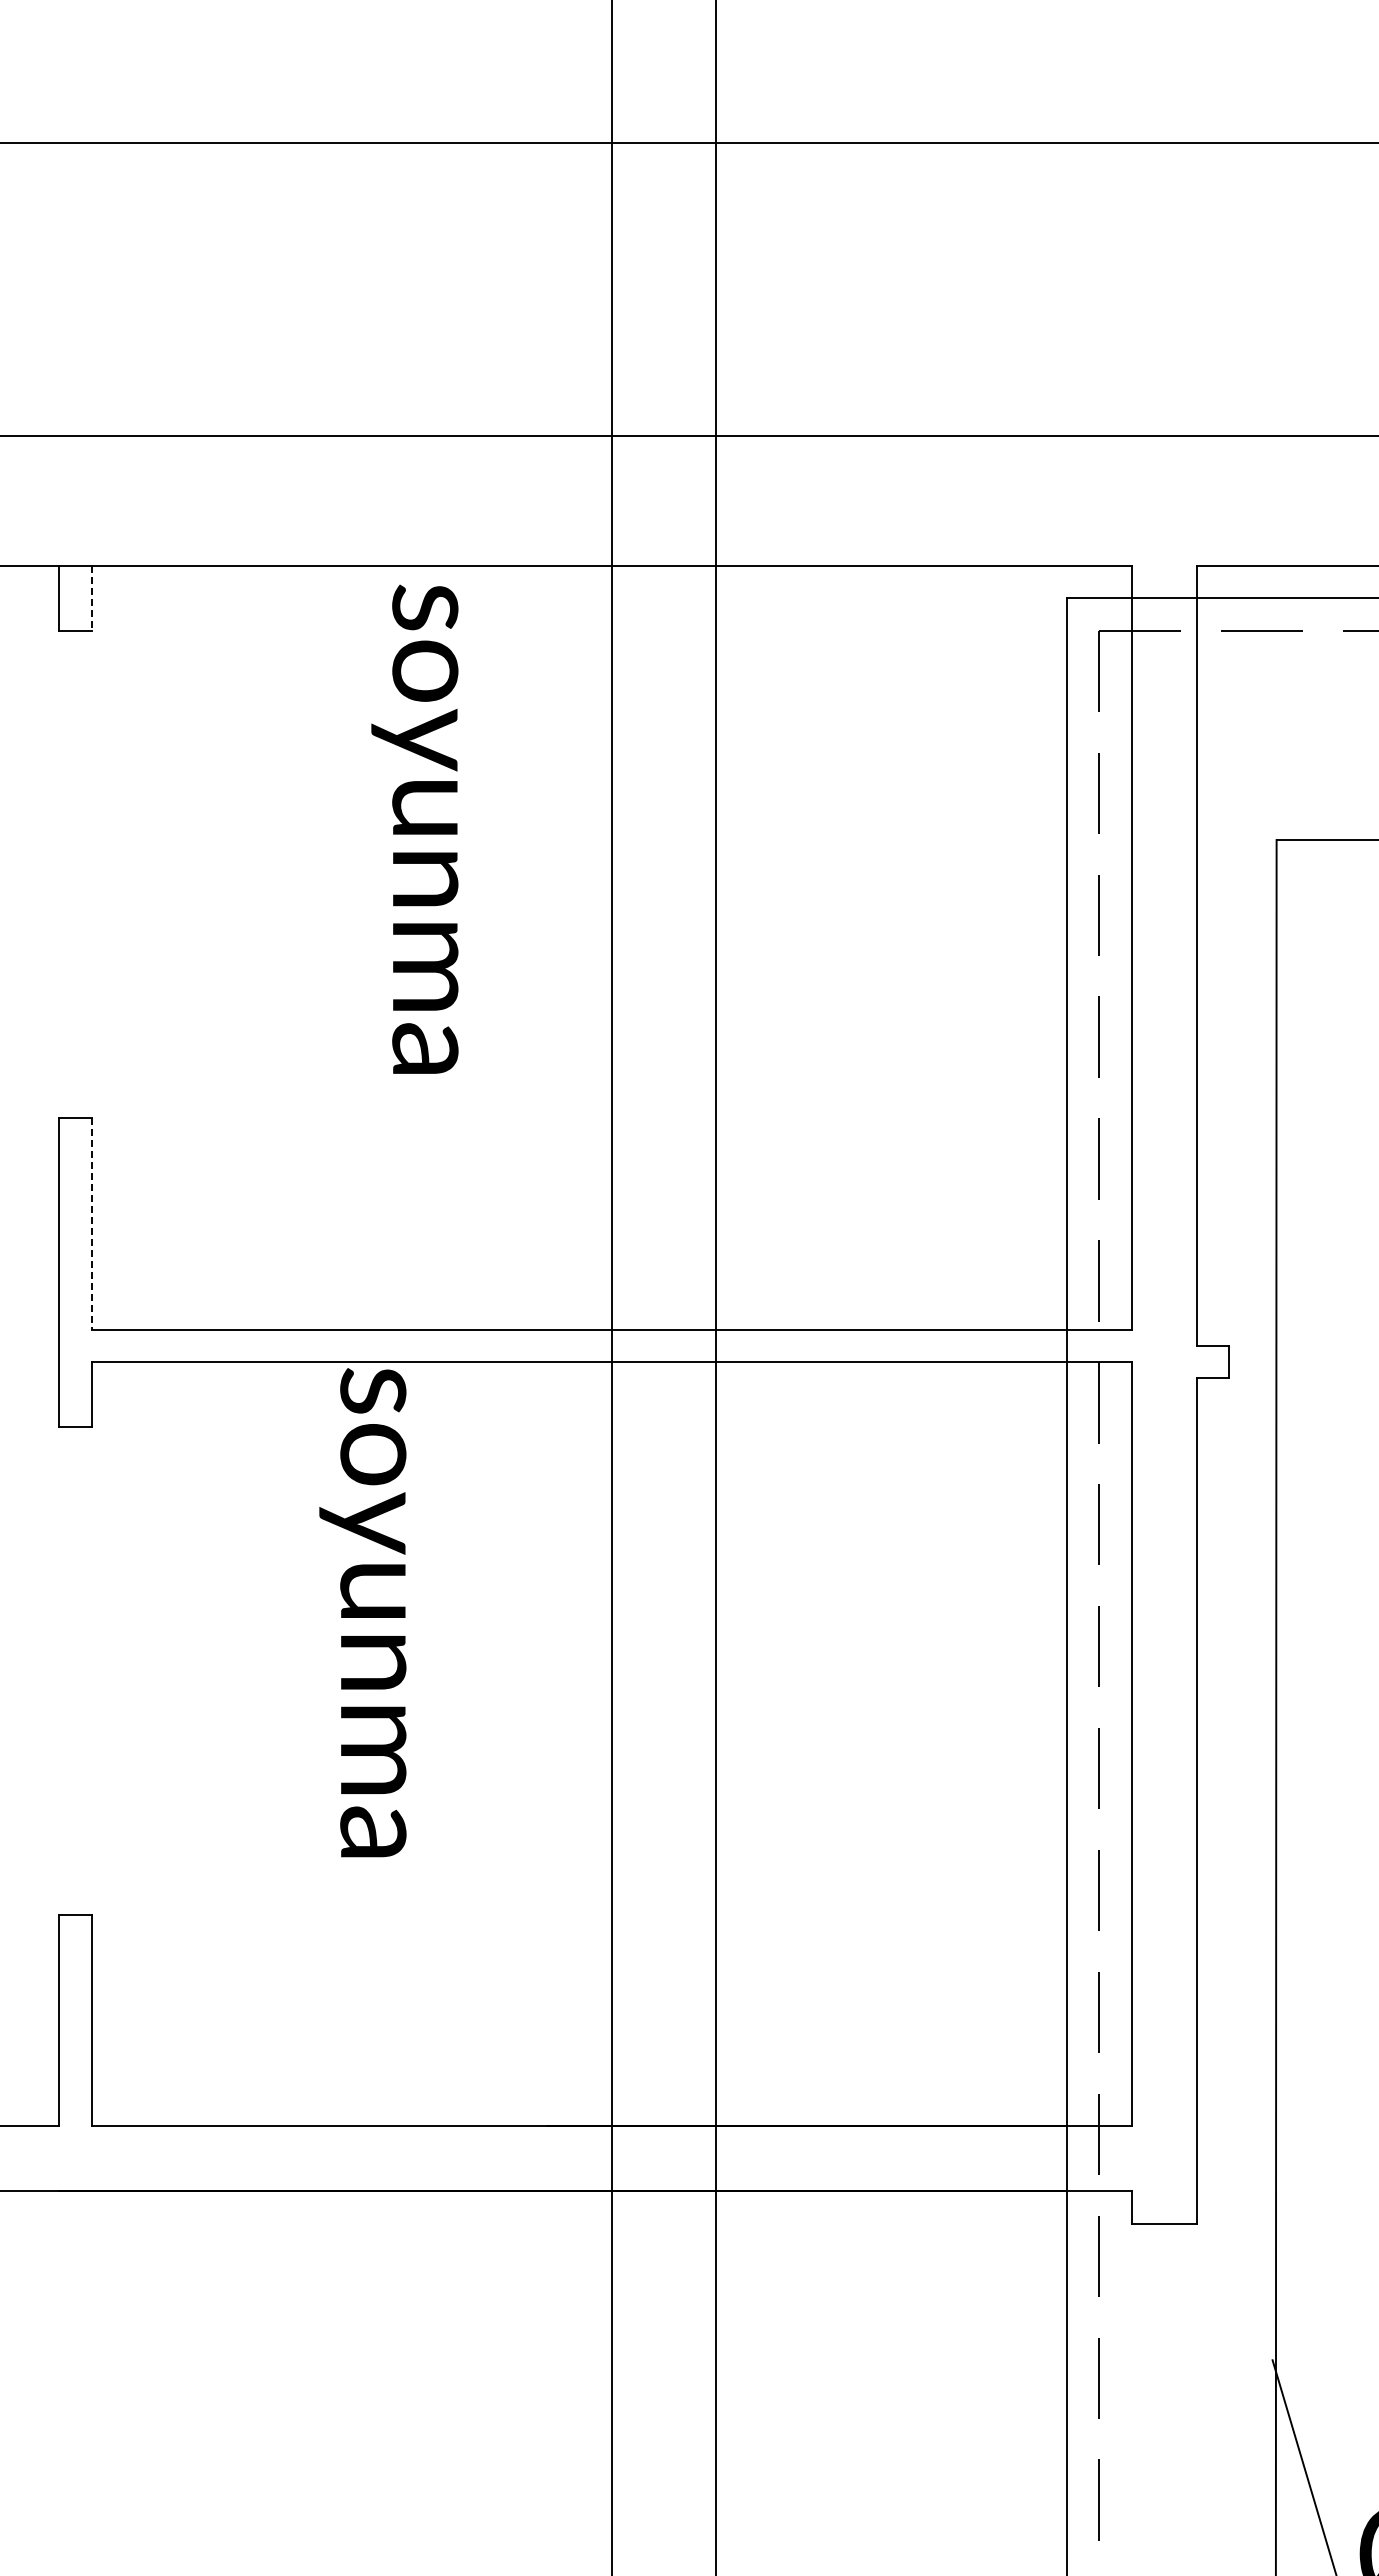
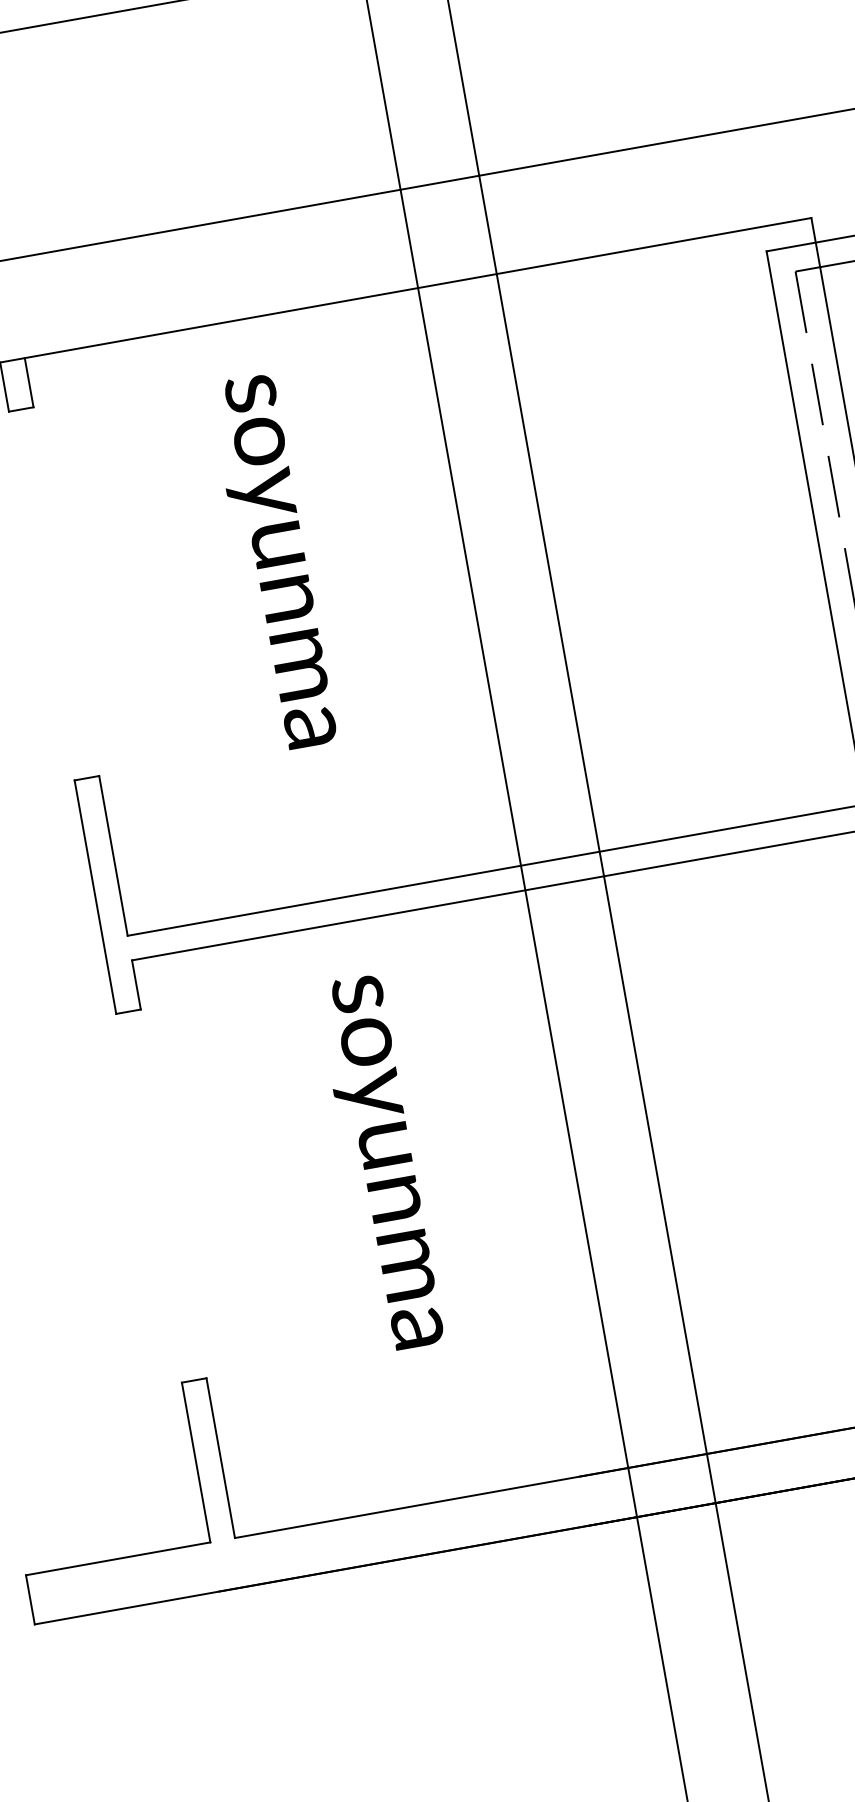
line: (91, 598) -> (29, 382), dashed -> solid
text: (414, 828) -> (272, 561), moved
line: (91, 1224) -> (113, 856), dashed -> solid
text: (362, 1612) -> (379, 1163), moved

